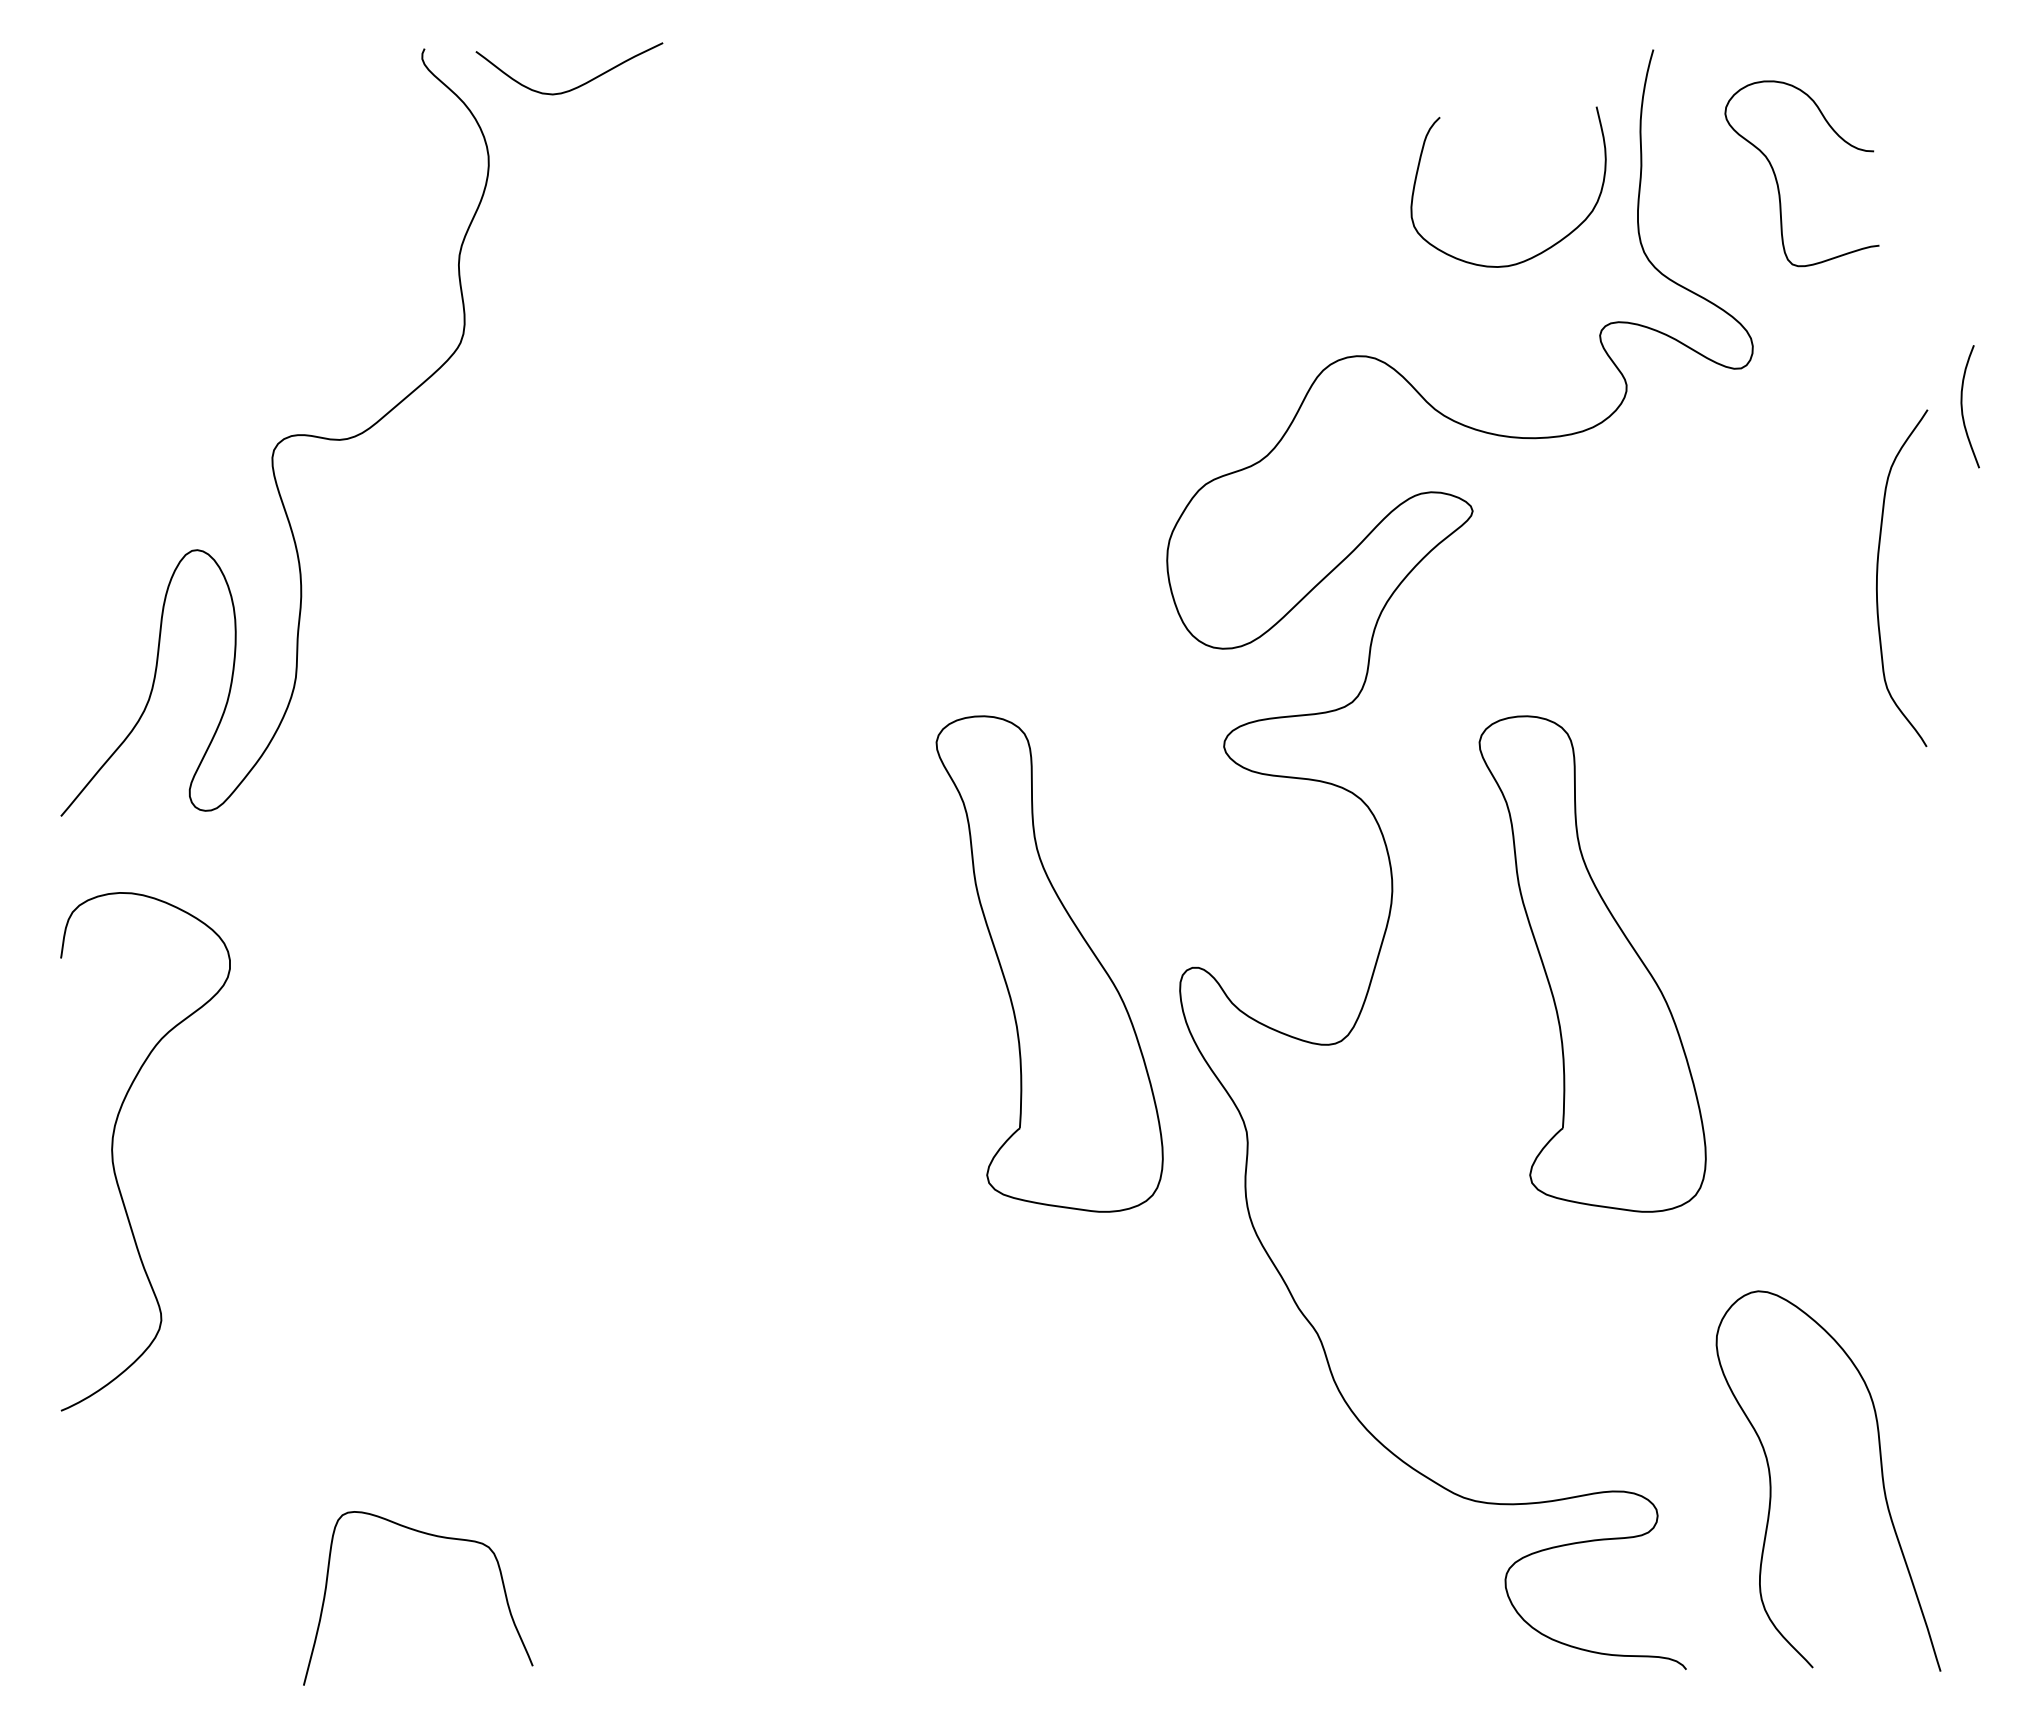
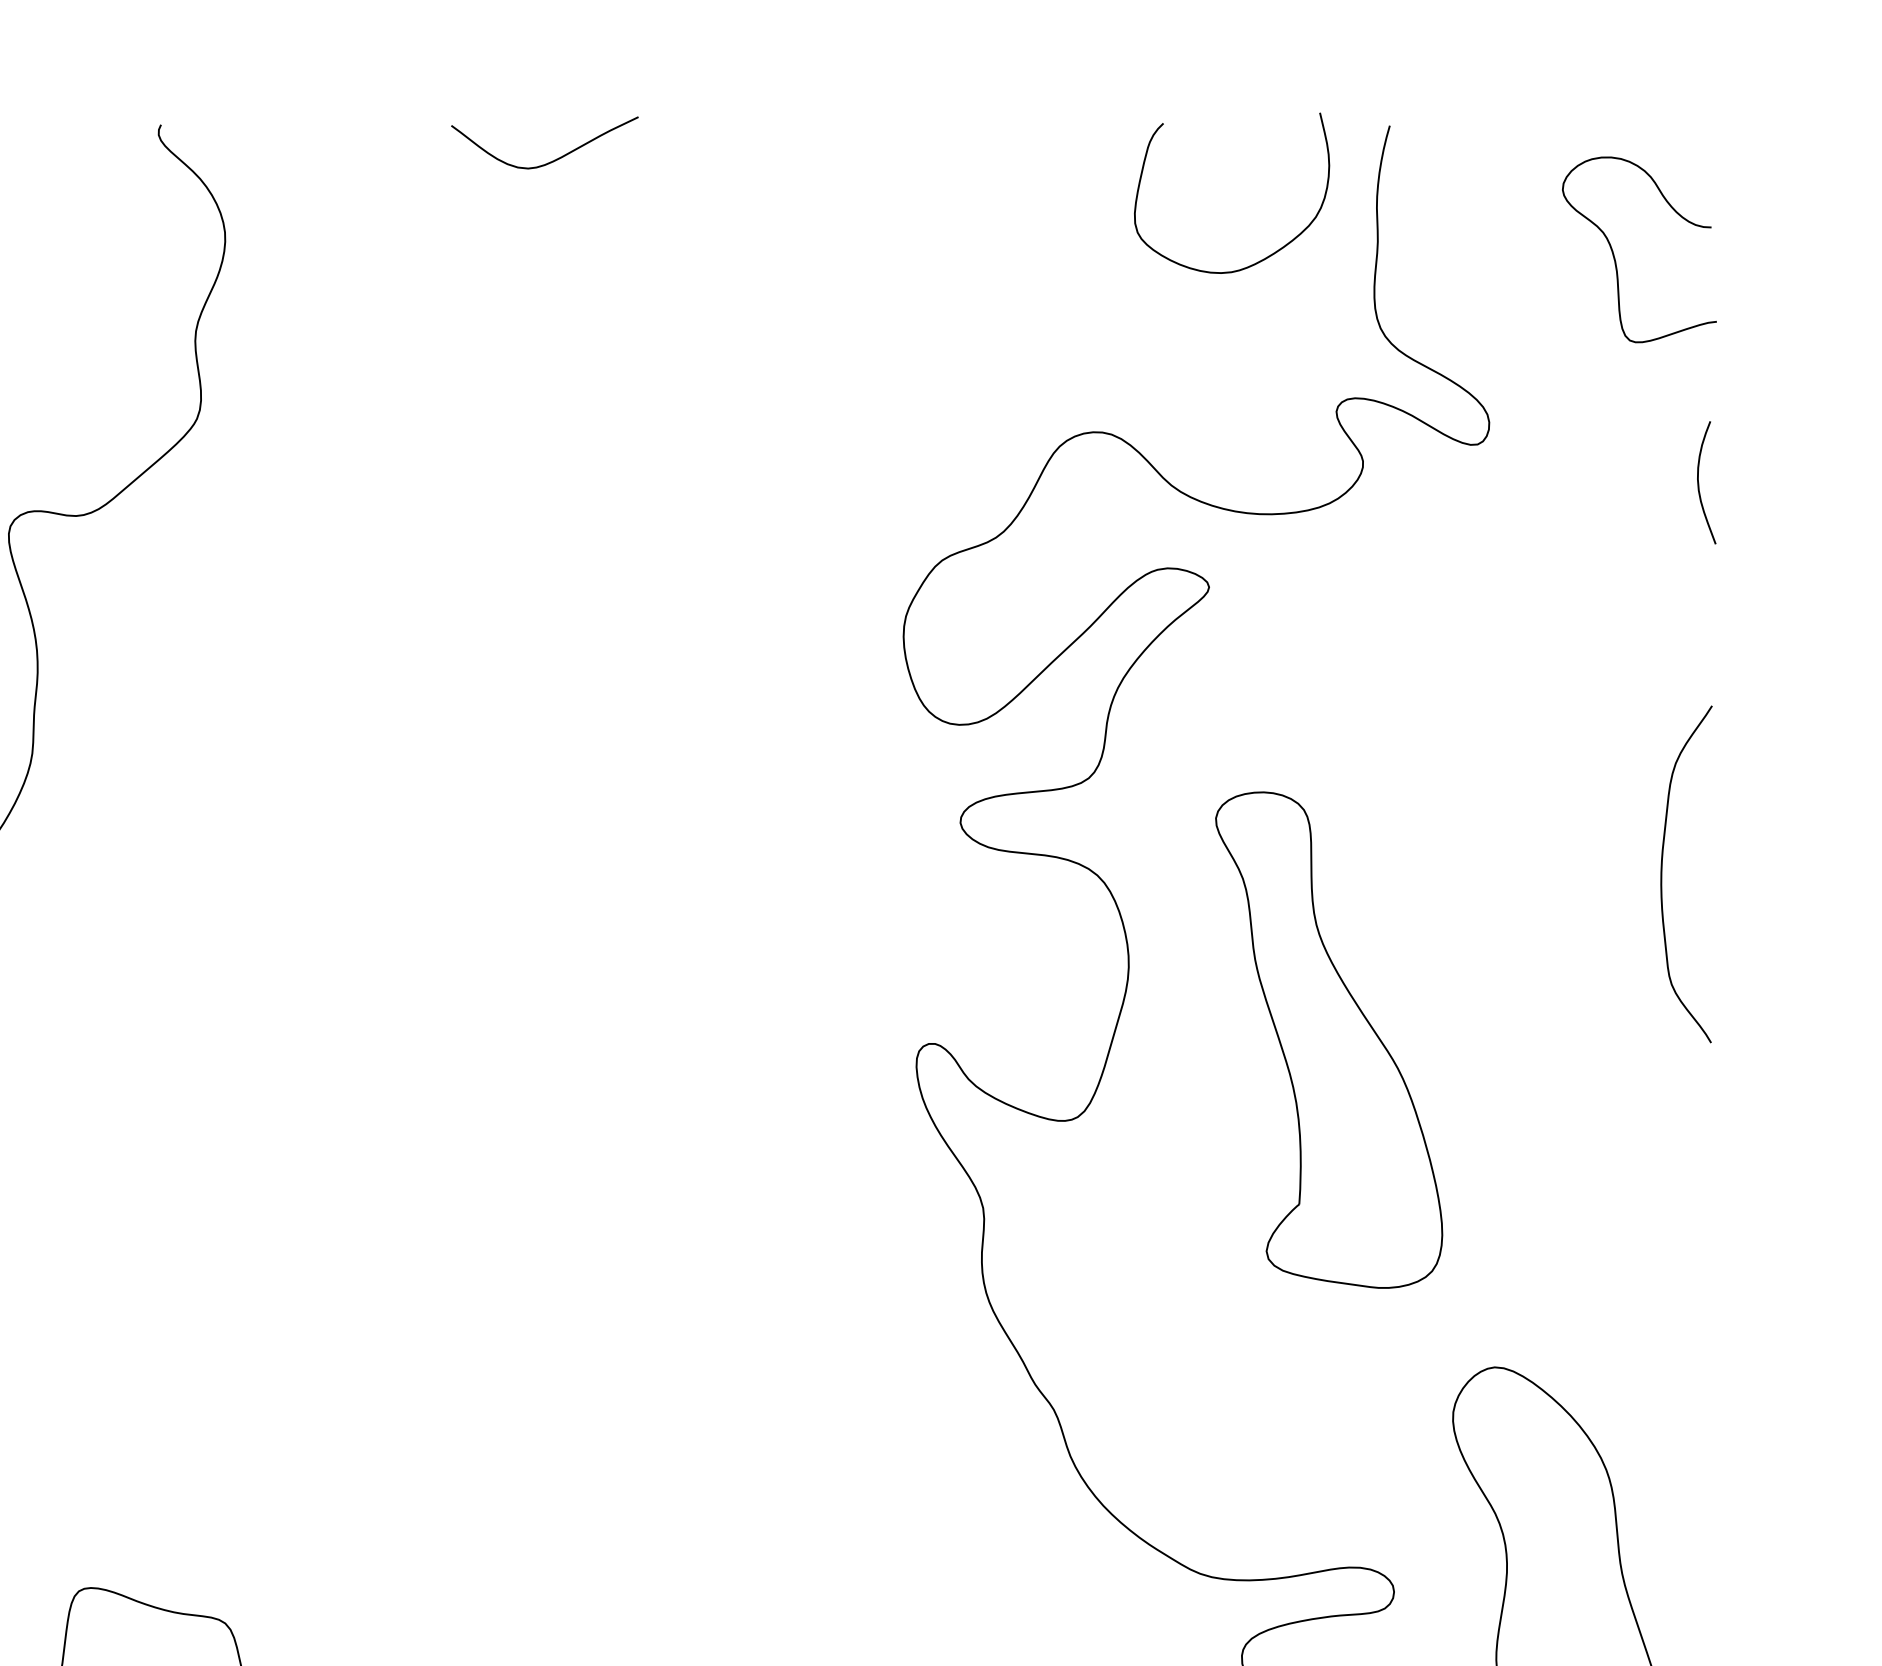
curve: (574, 87) -> (549, 161), moved
curve: (1777, 179) -> (1614, 255), moved
curve: (1546, 248) -> (1269, 254), moved
curve: (1878, 571) -> (1662, 867), moved
part: (1049, 963) -> (785, 1039), removed

